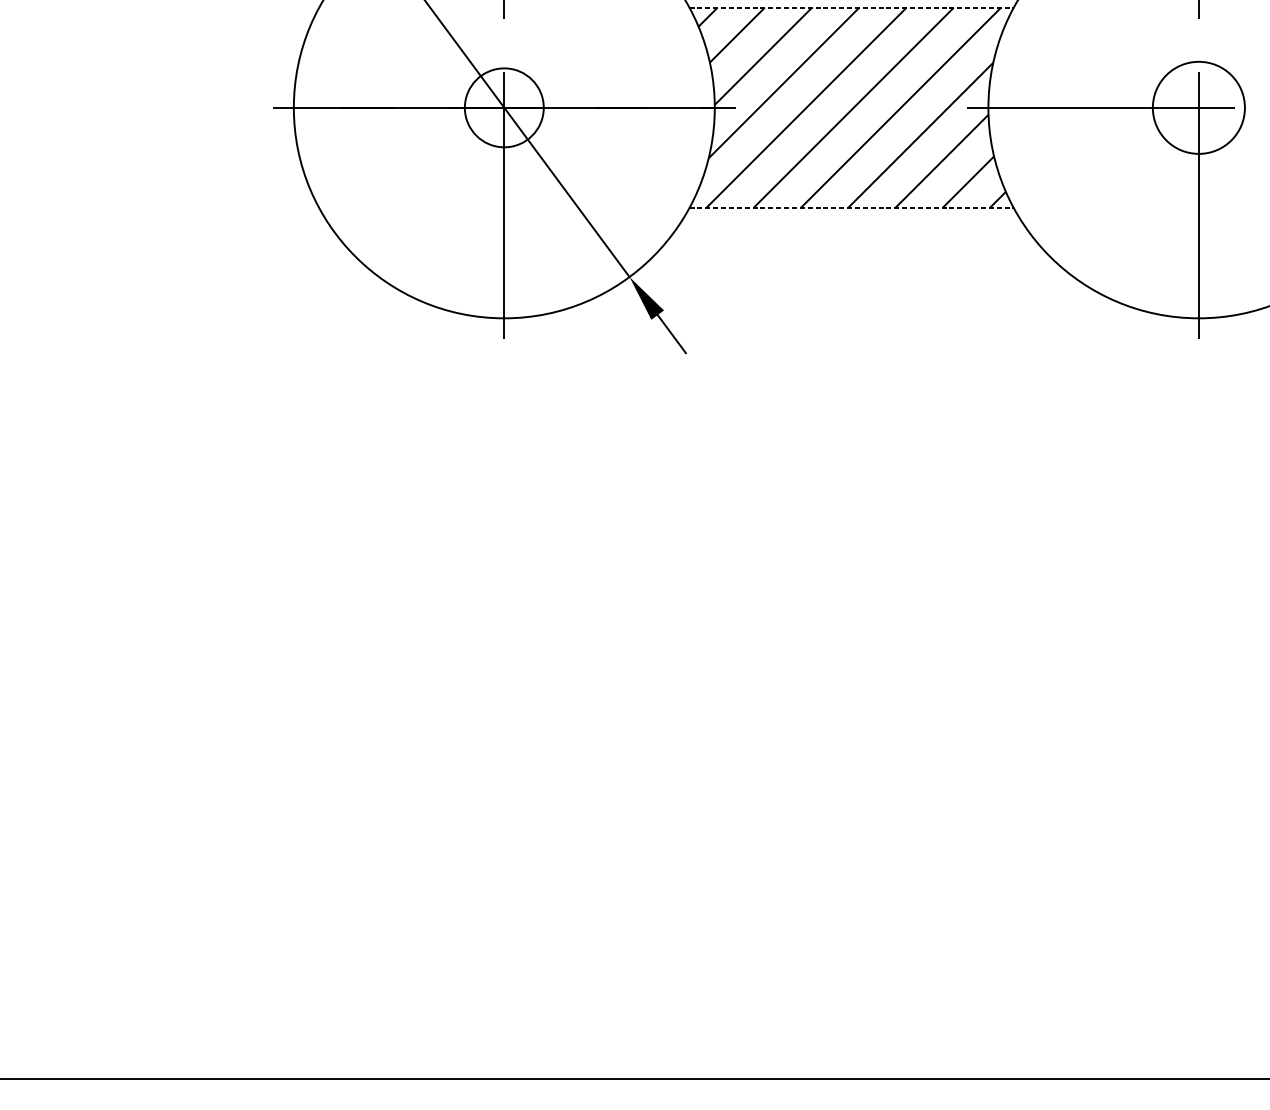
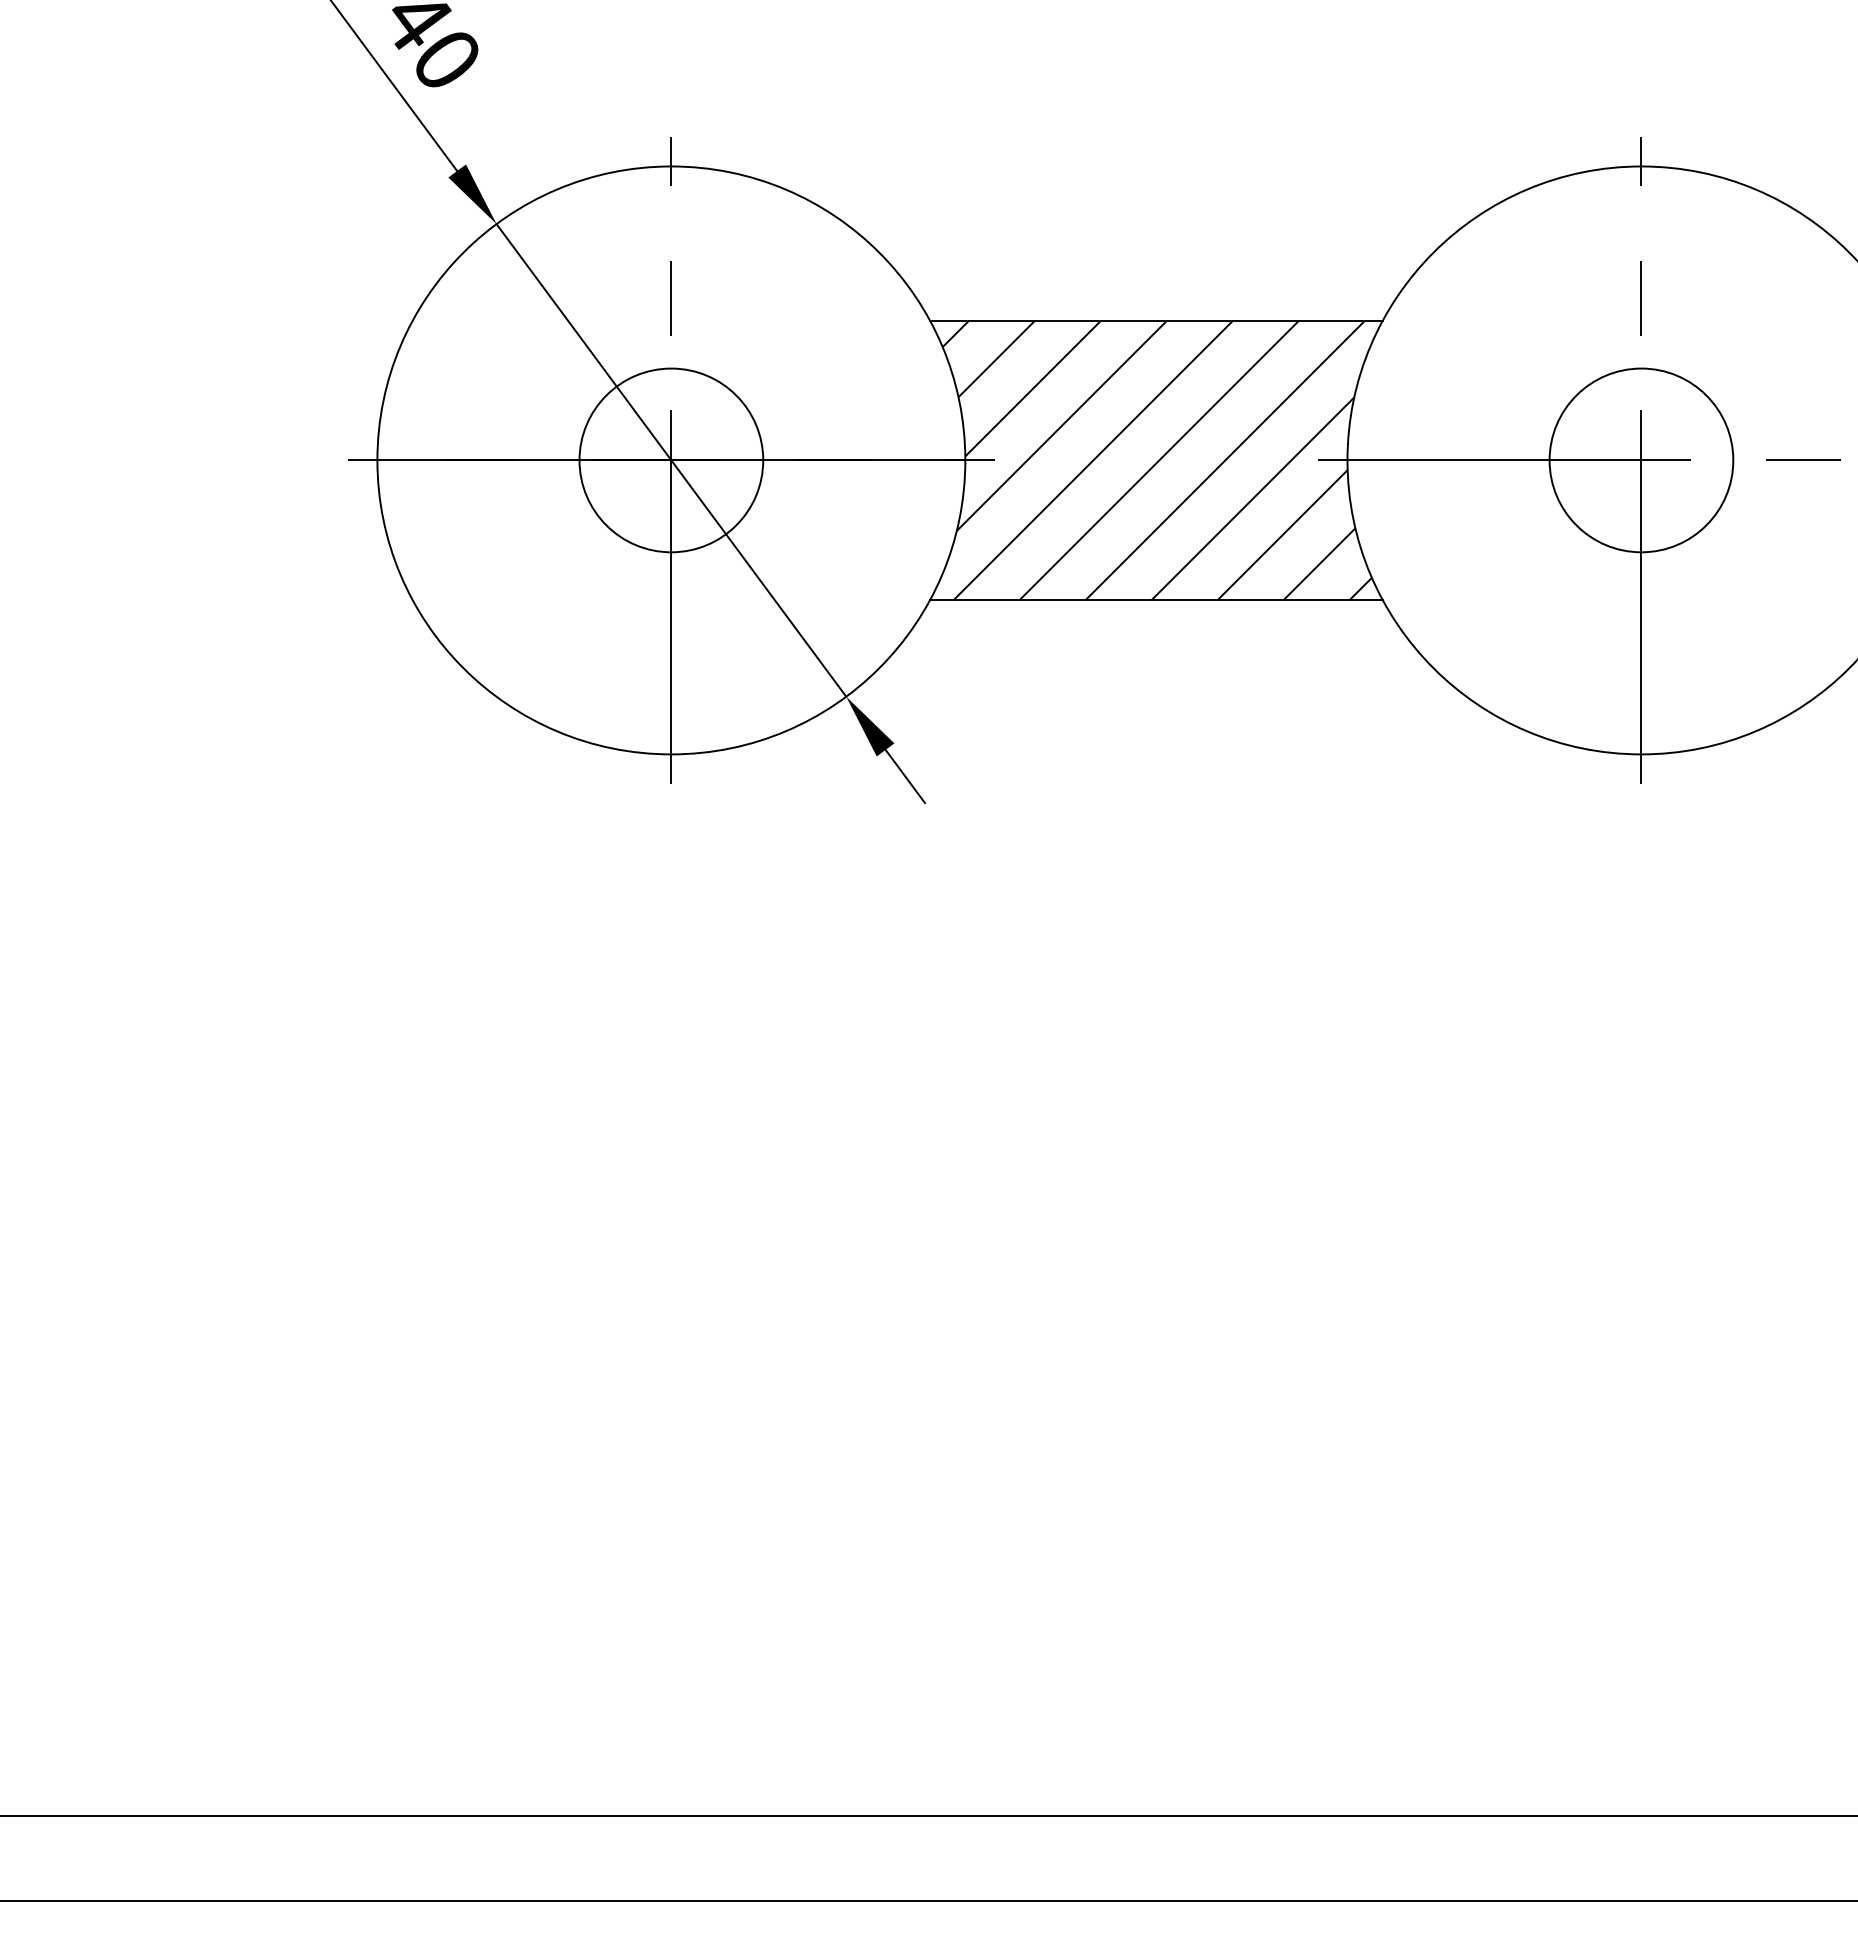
line: (851, 7) -> (1156, 320), dashed -> solid
circle: (504, 107) -> (671, 460), size x1.67
circle: (1198, 107) -> (1641, 460), size x1.43
line: (851, 208) -> (1156, 600), dashed -> solid

